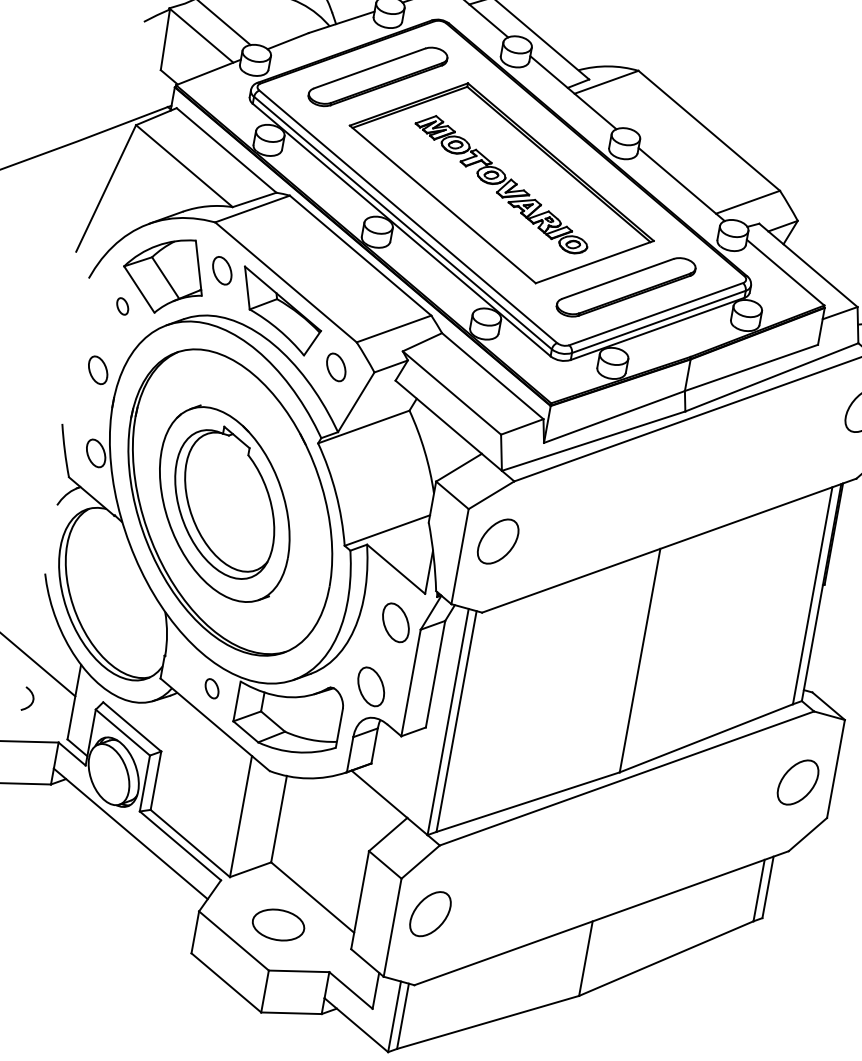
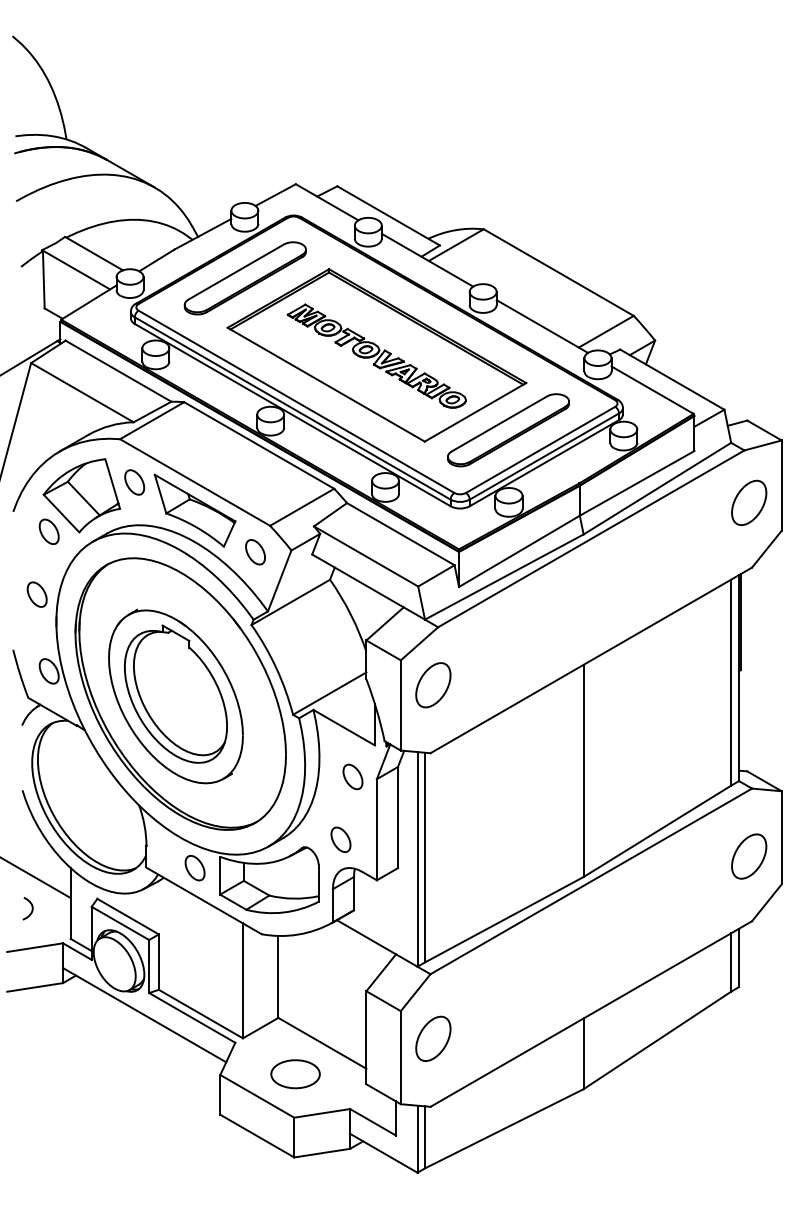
part: (122, 305) -> (48, 531), size x1.67
part: (395, 622) -> (352, 776), size x0.71
part: (370, 686) -> (340, 839), size x0.71
part: (211, 688) -> (194, 868), size x1.43

